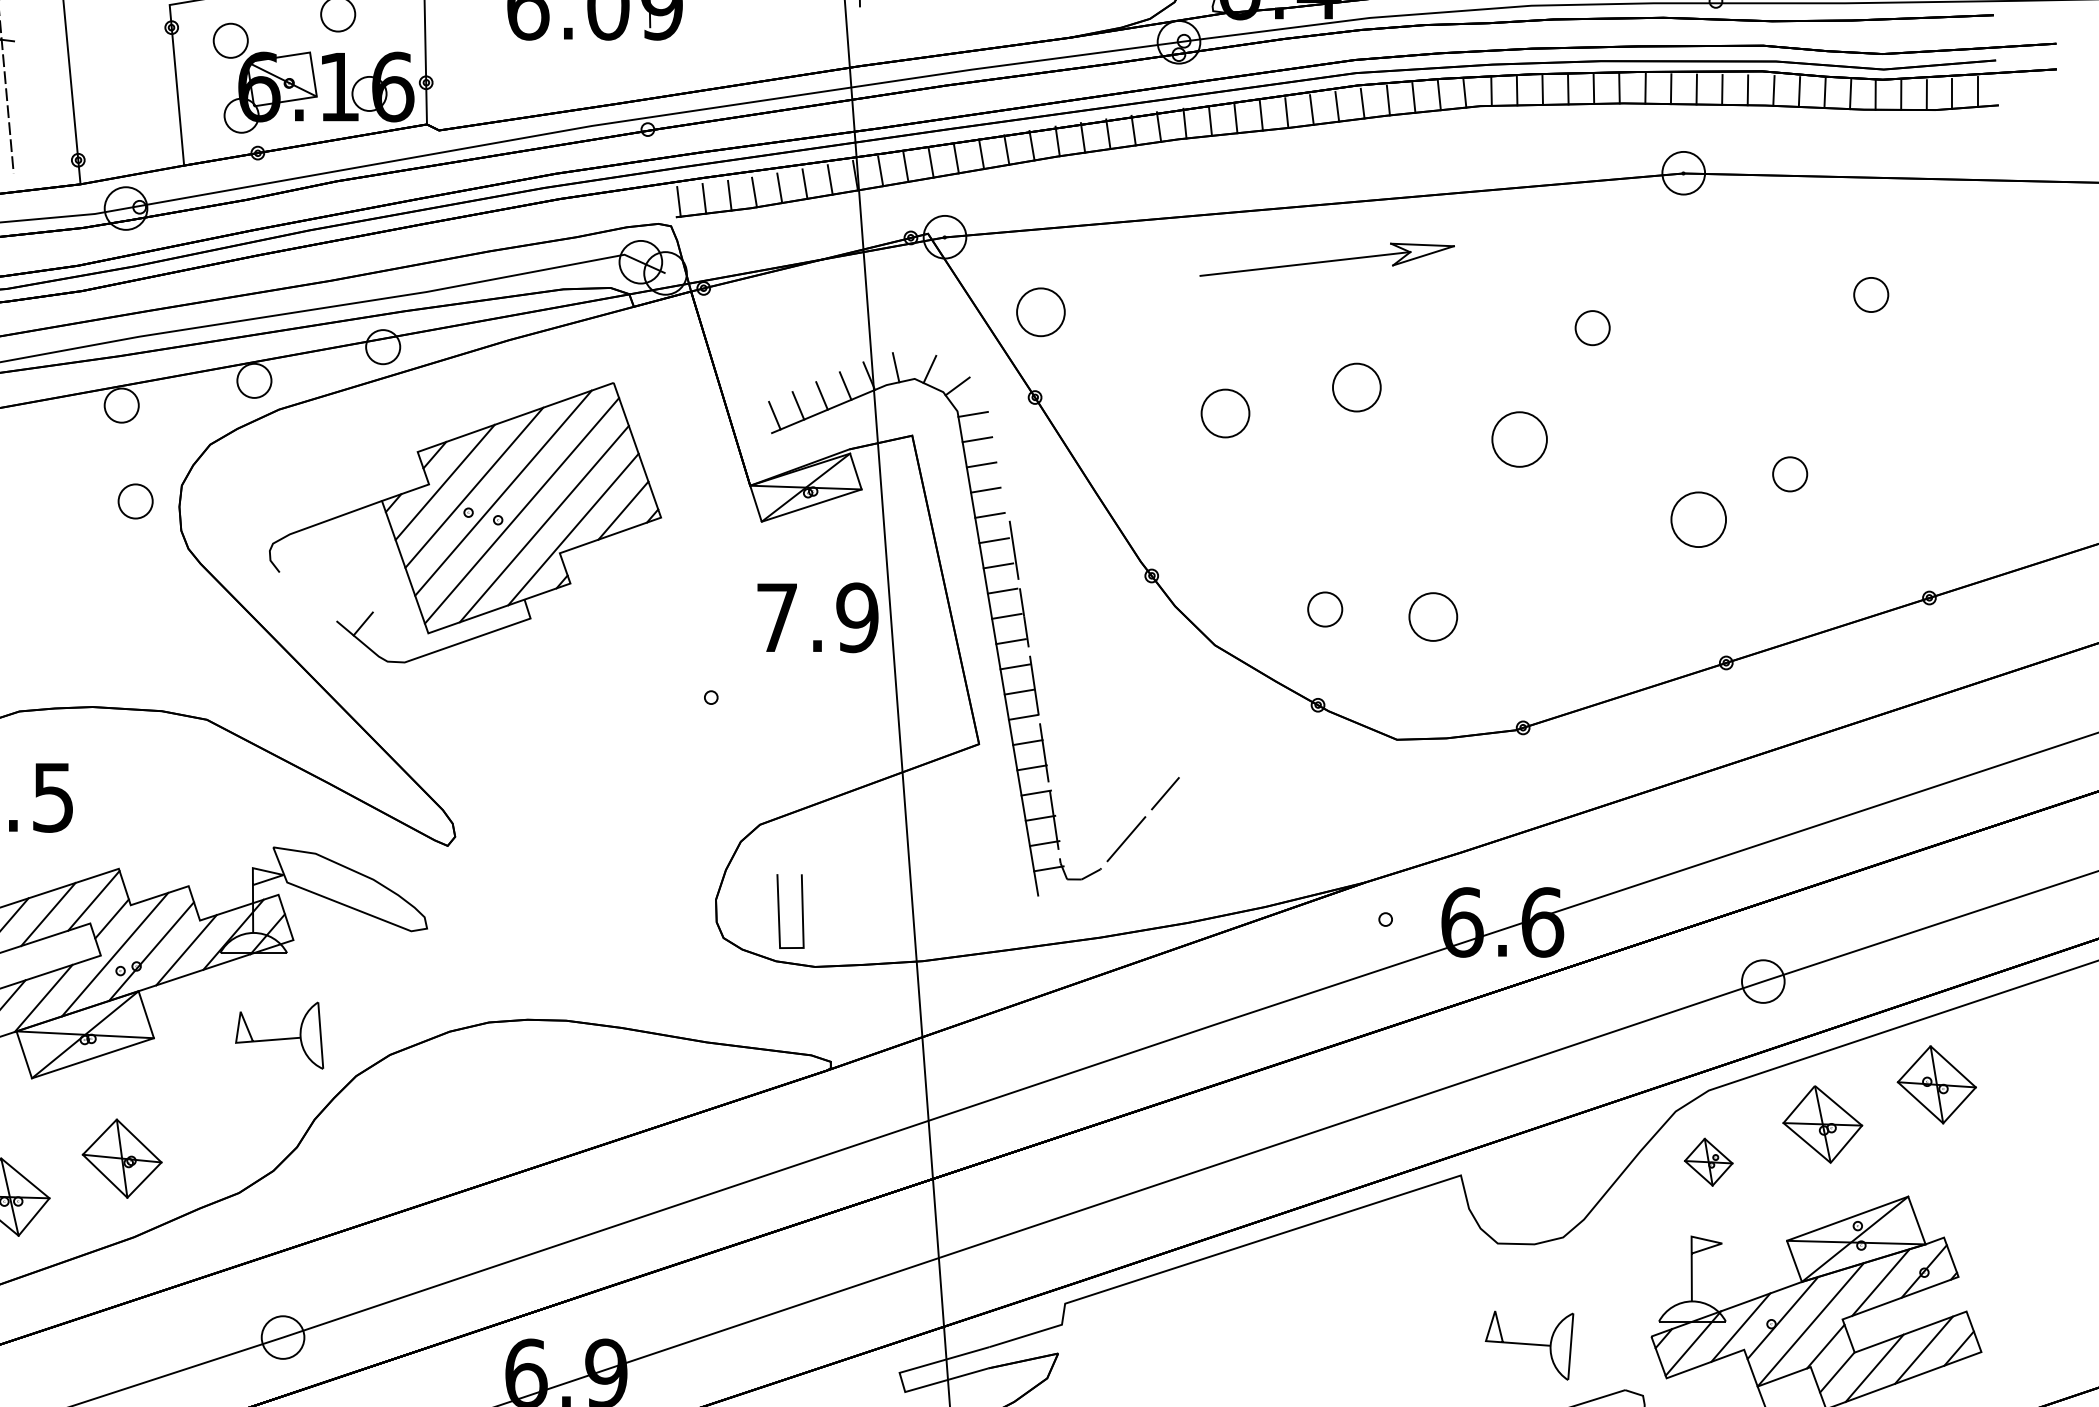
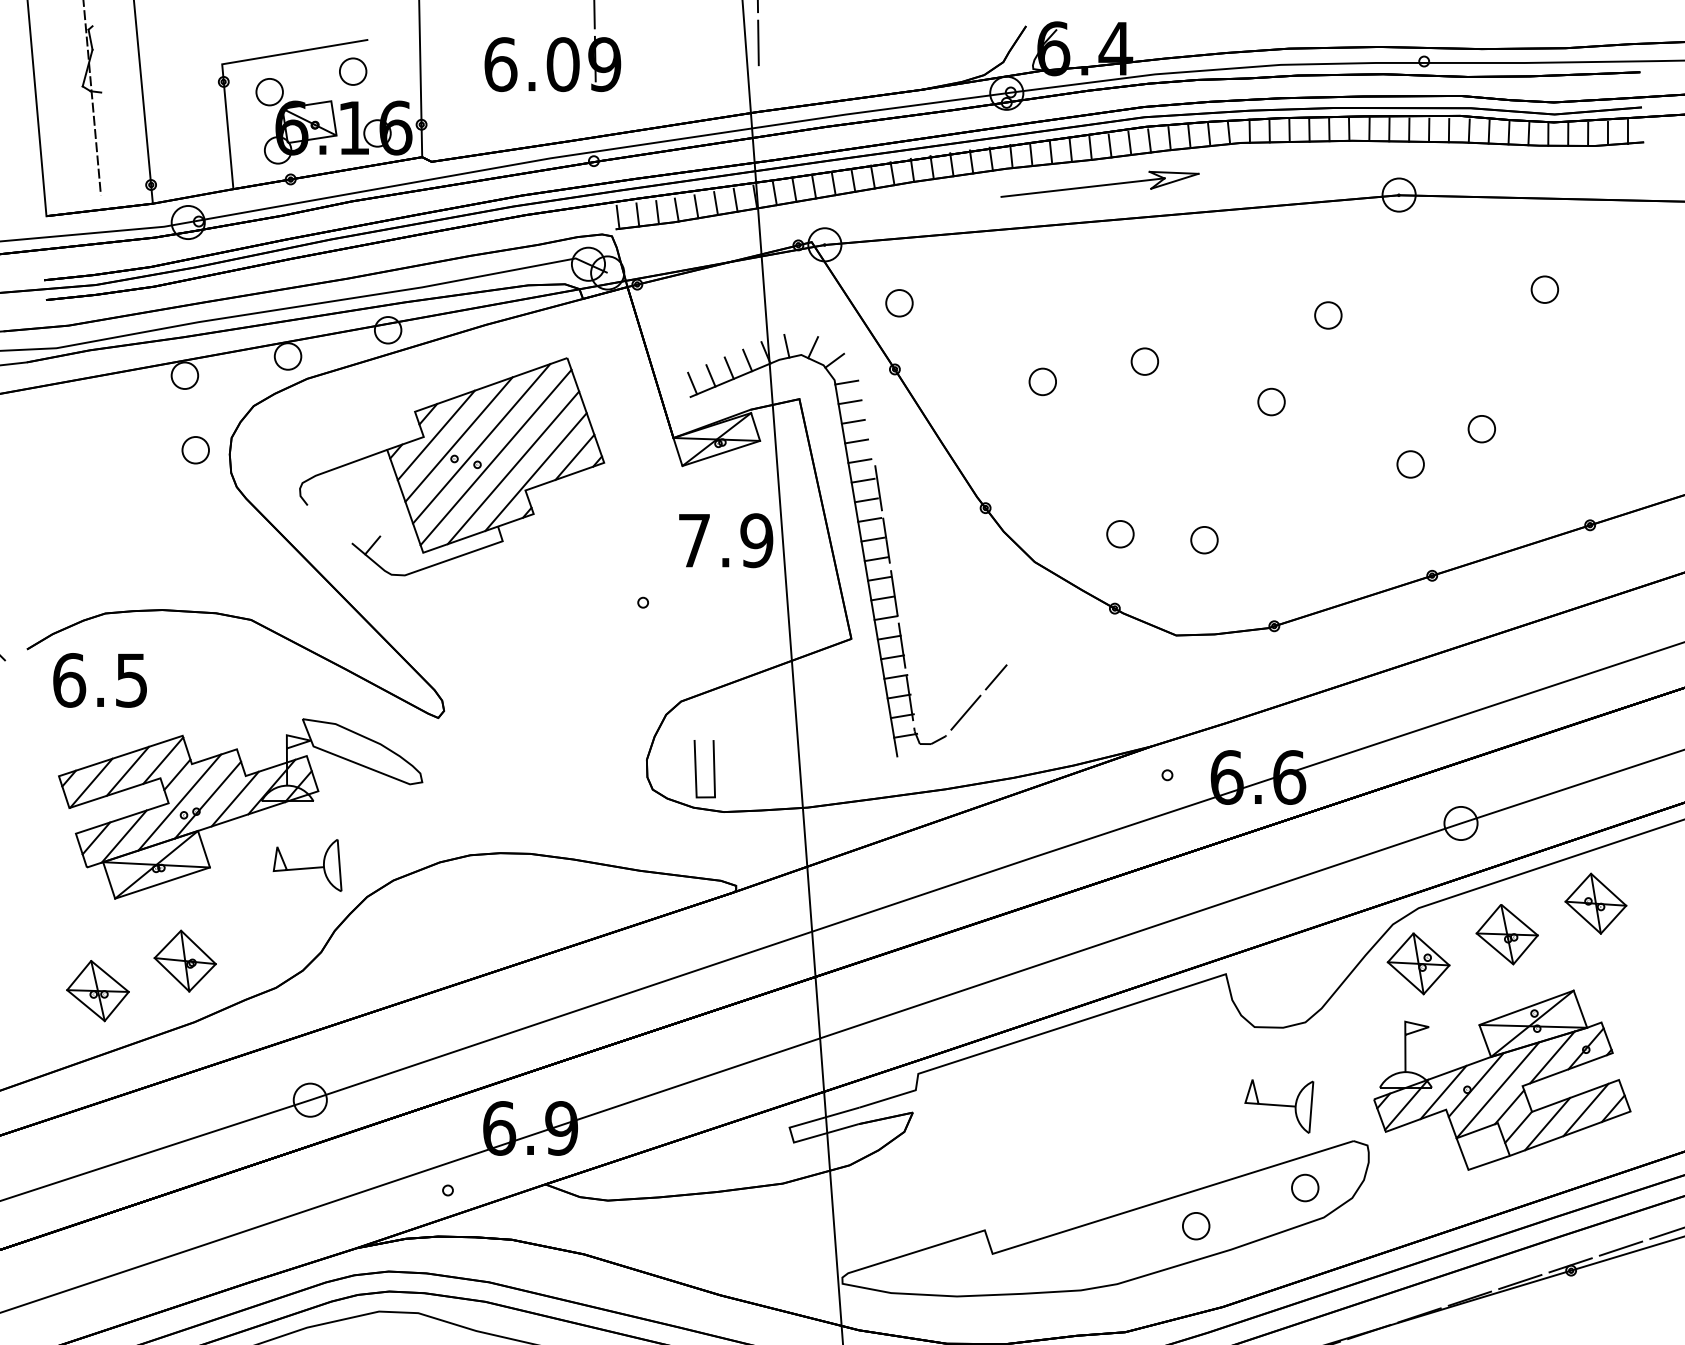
part: (1326, 258) -> (1099, 183), moved
part: (1040, 312) -> (899, 303), size x0.71
part: (1356, 387) -> (1144, 361), size x0.71
part: (1224, 413) -> (1042, 381), size x0.71
part: (1519, 438) -> (1271, 401), size x0.62
part: (1698, 519) -> (1410, 464), size x0.62
part: (1433, 617) -> (1204, 540), size x0.71
part: (1708, 1161) -> (1418, 963), size x1.67

